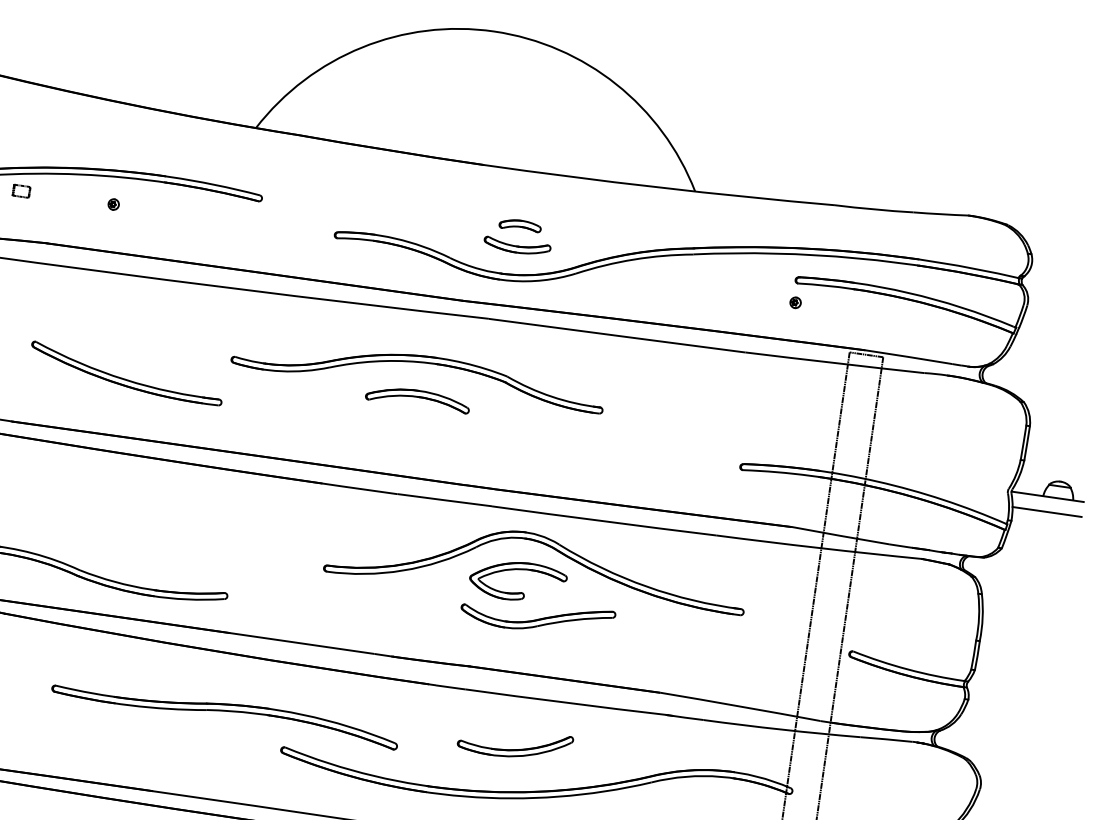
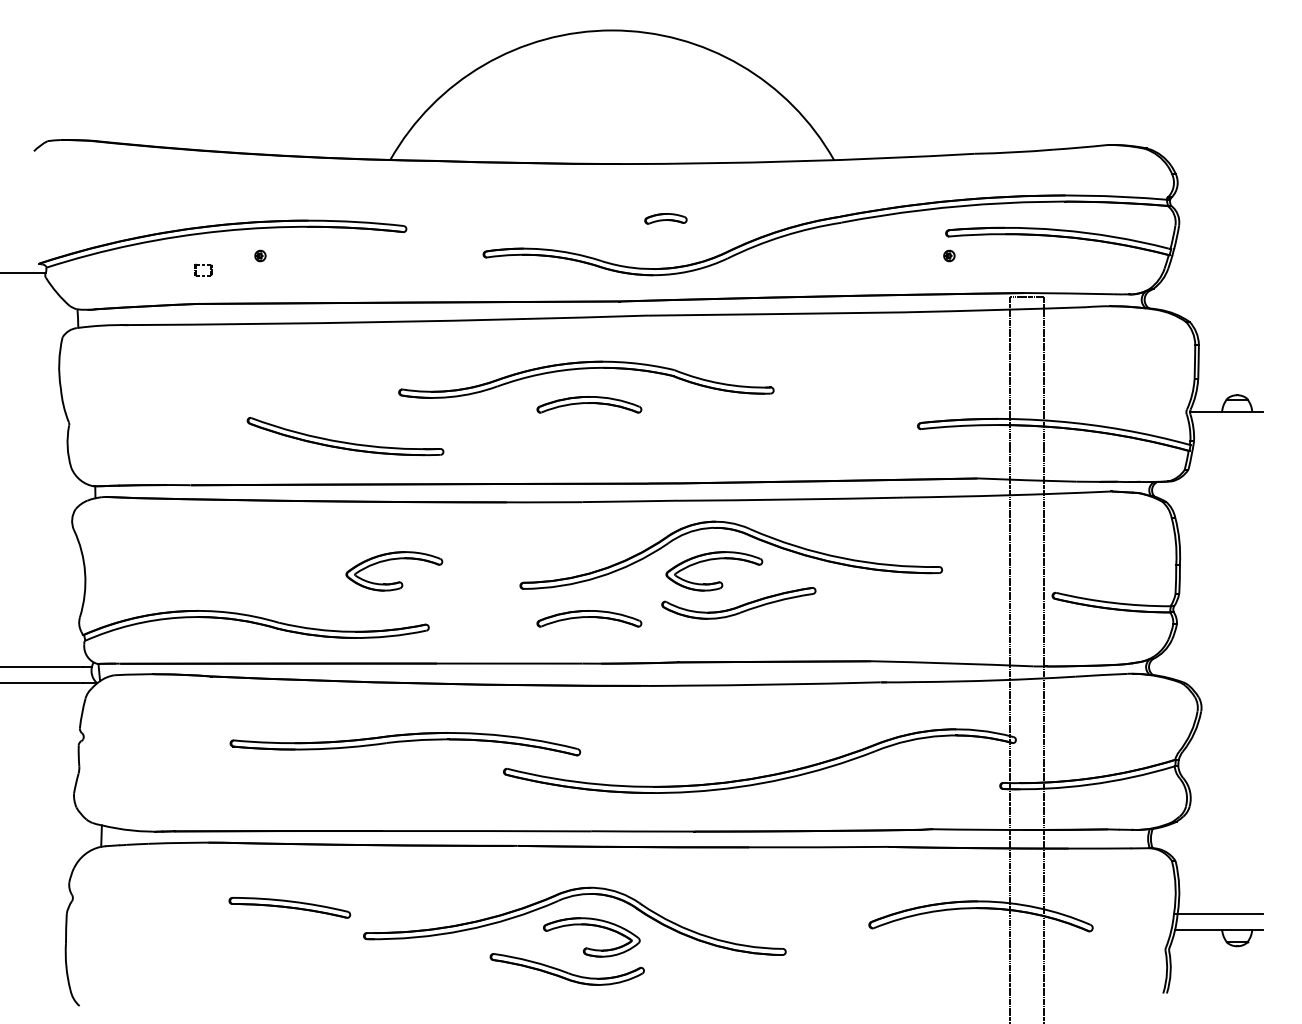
part: (21, 190) -> (203, 269), moved
part: (516, 245) -> (665, 239), removed
part: (126, 373) -> (345, 436), moved
line: (1046, 512) -> (1227, 427), removed
part: (202, 546) -> (397, 581), added
part: (387, 610) -> (589, 618), added
part: (225, 714) -> (405, 744), moved
part: (515, 748) -> (735, 737), removed

